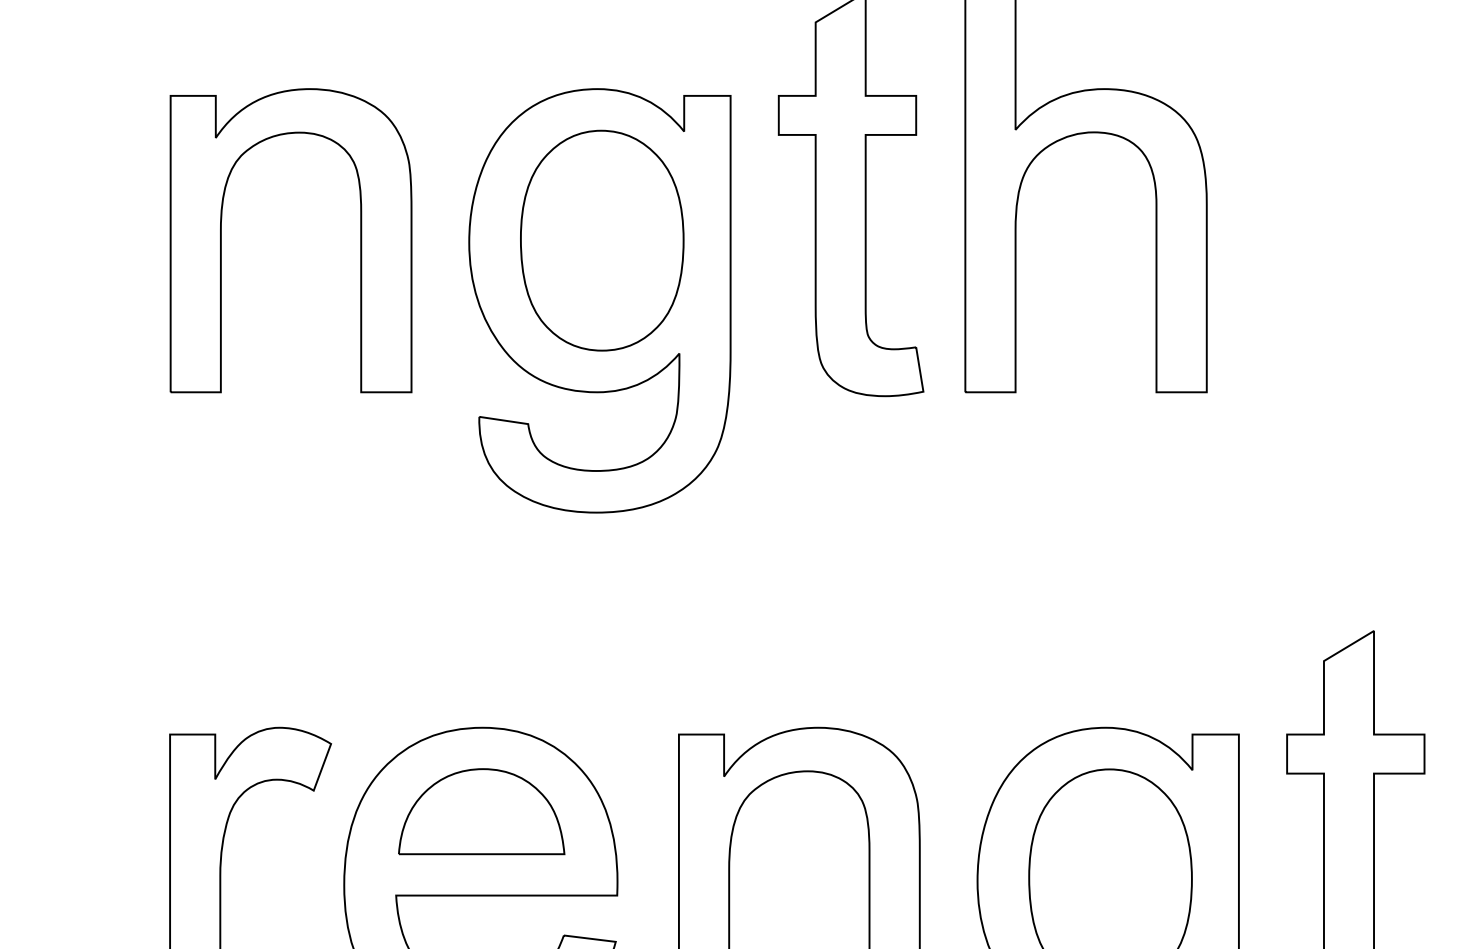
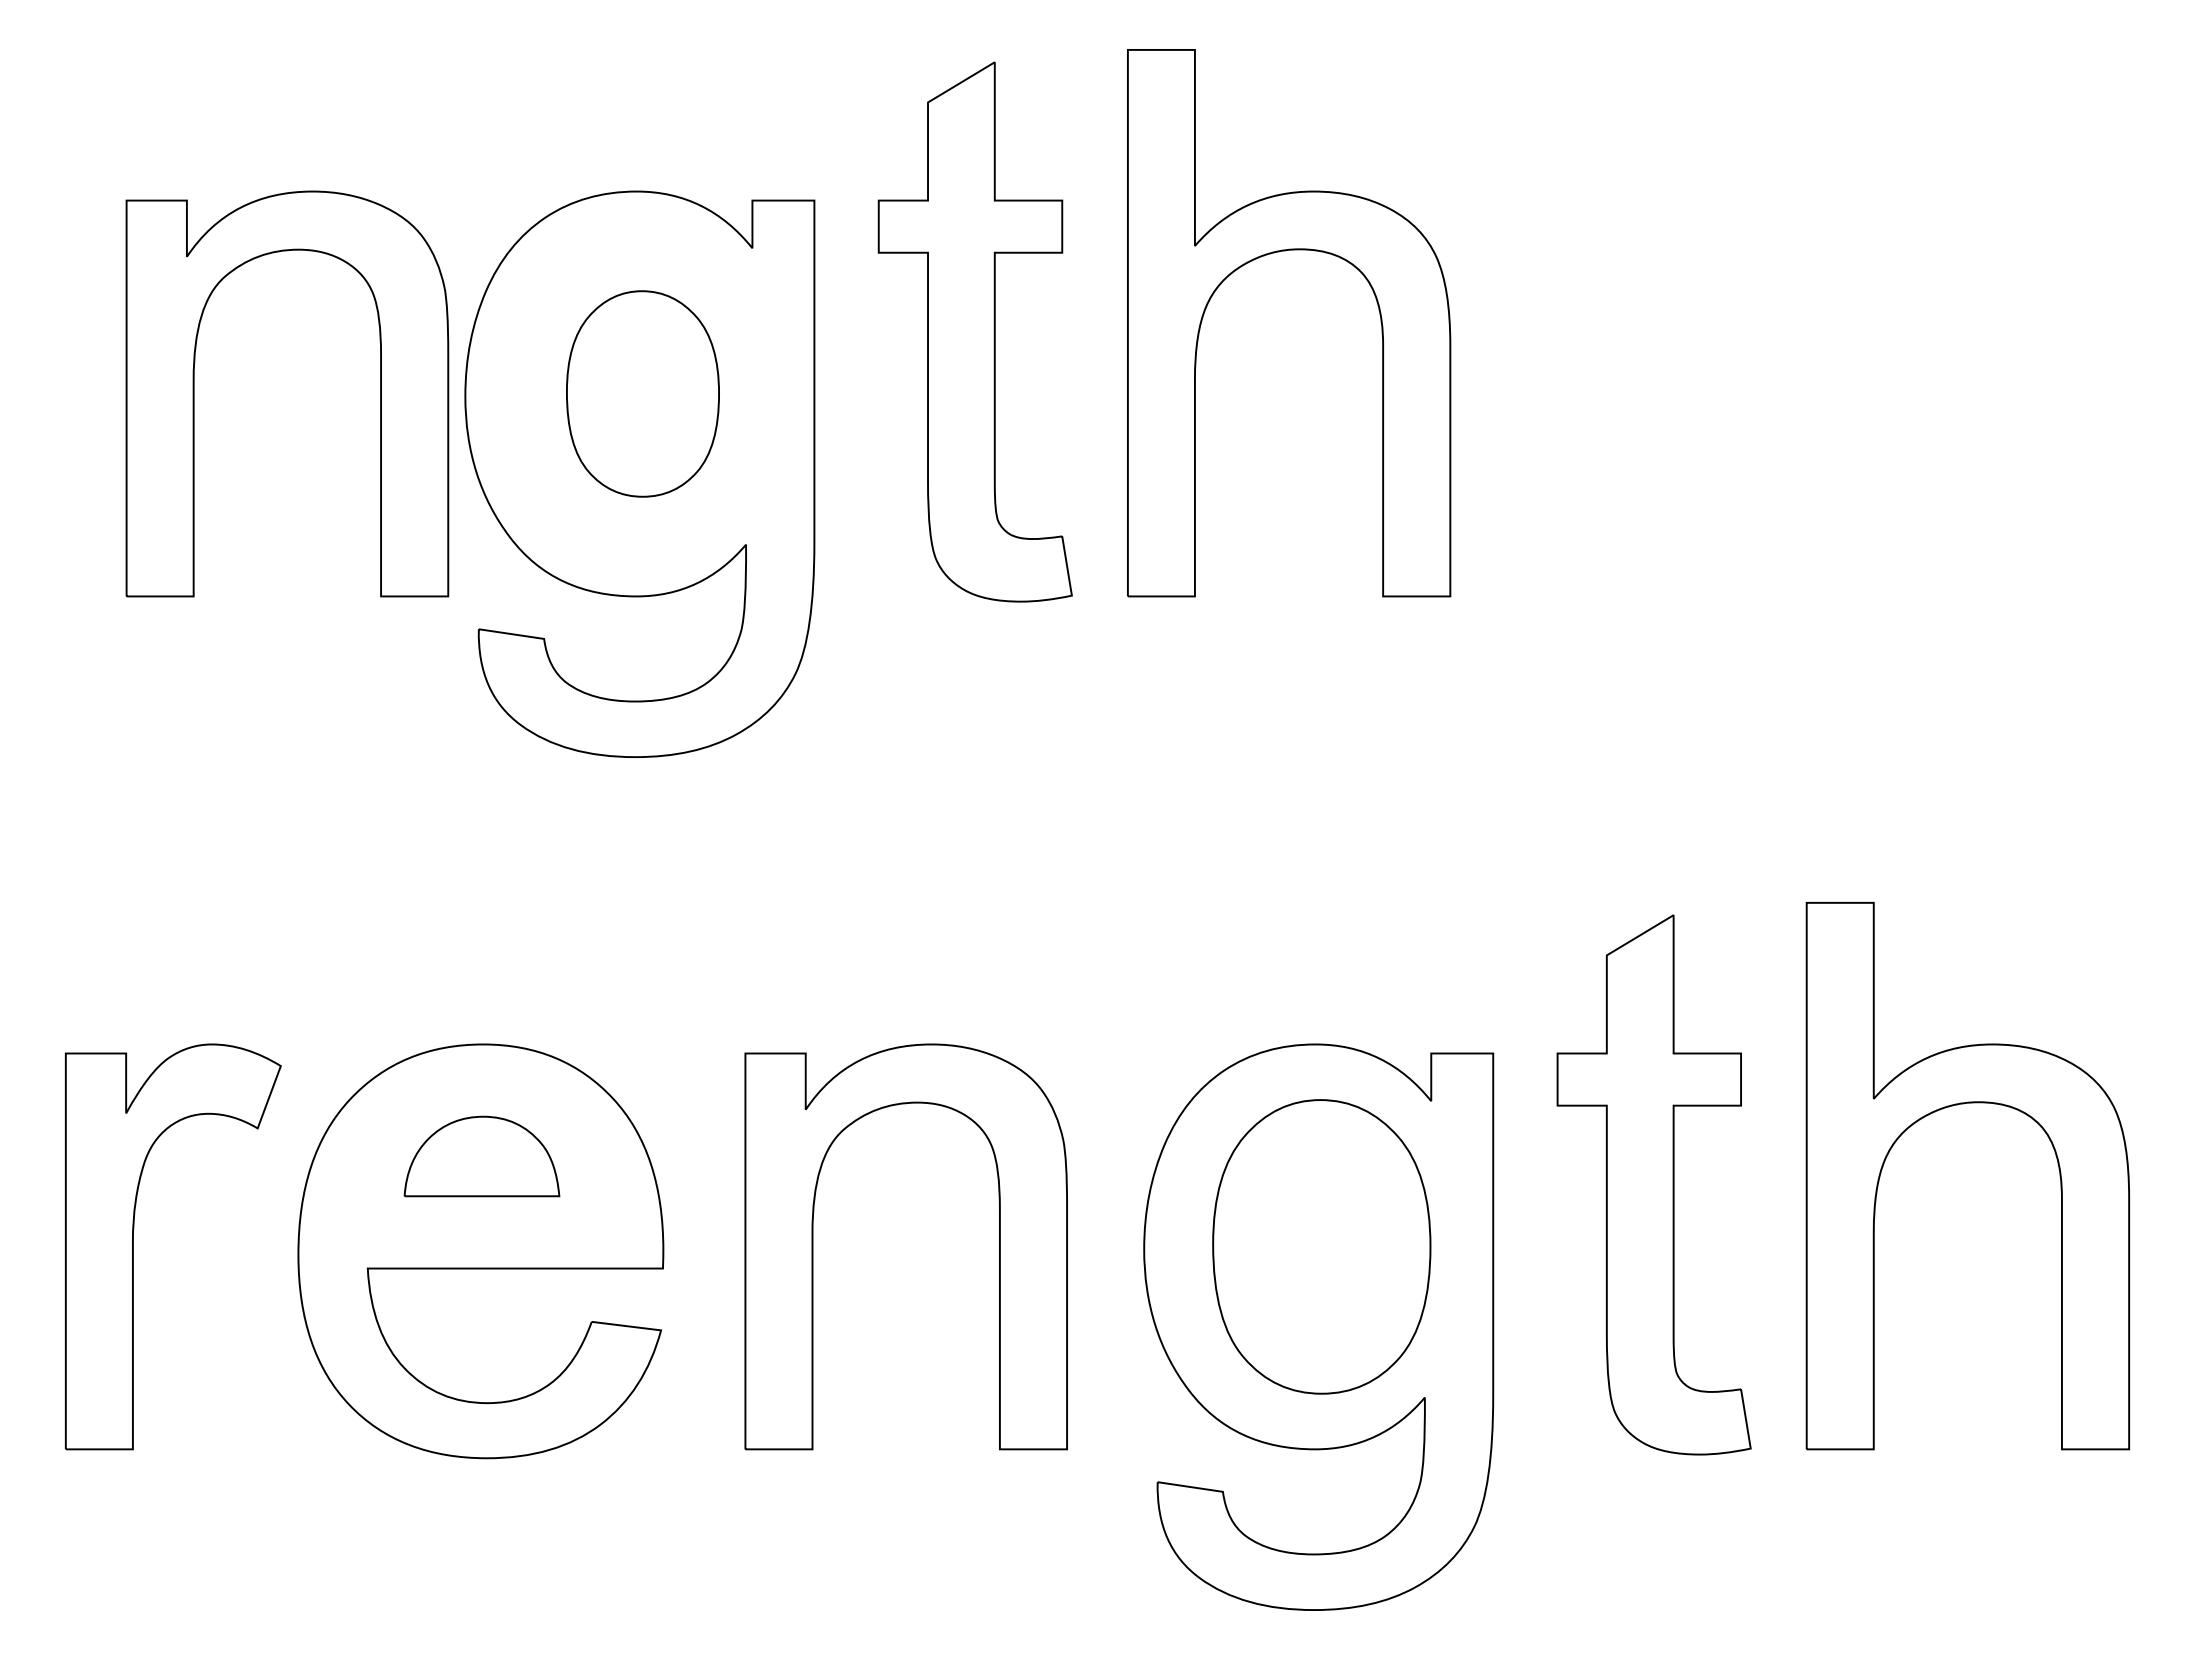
part: (221, 240) -> (194, 393), moved
part: (601, 240) -> (642, 393), size x0.7
part: (481, 811) -> (481, 1156), size x0.7

